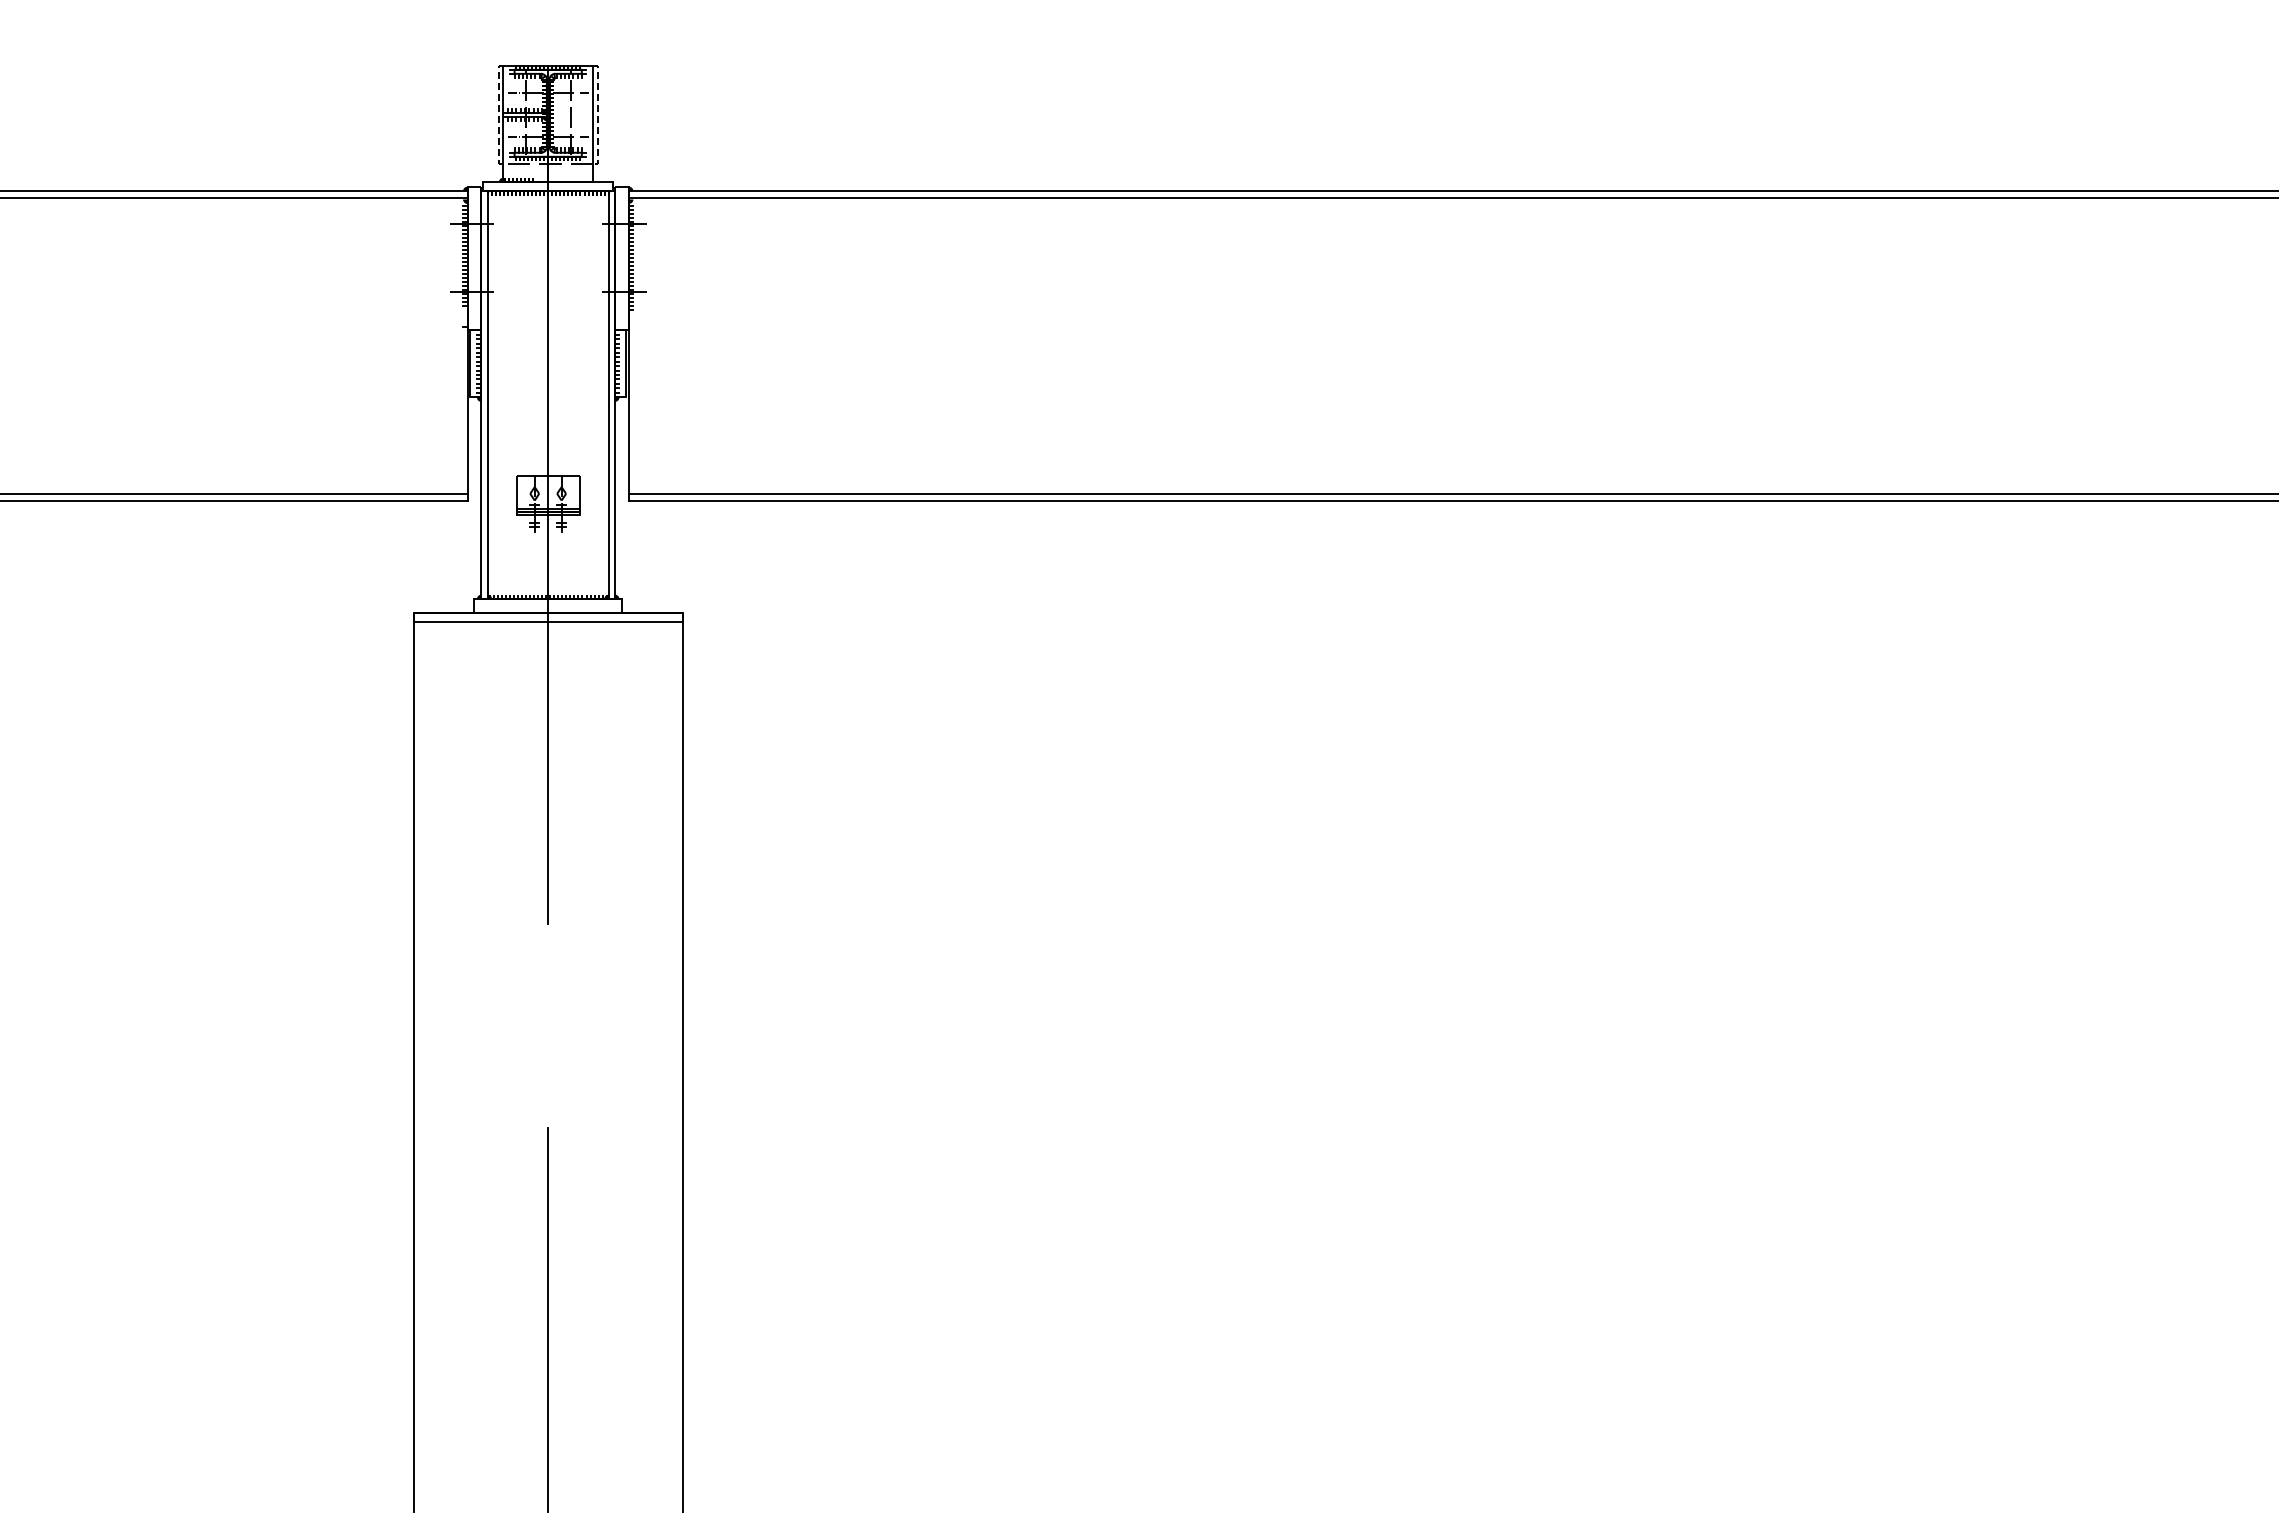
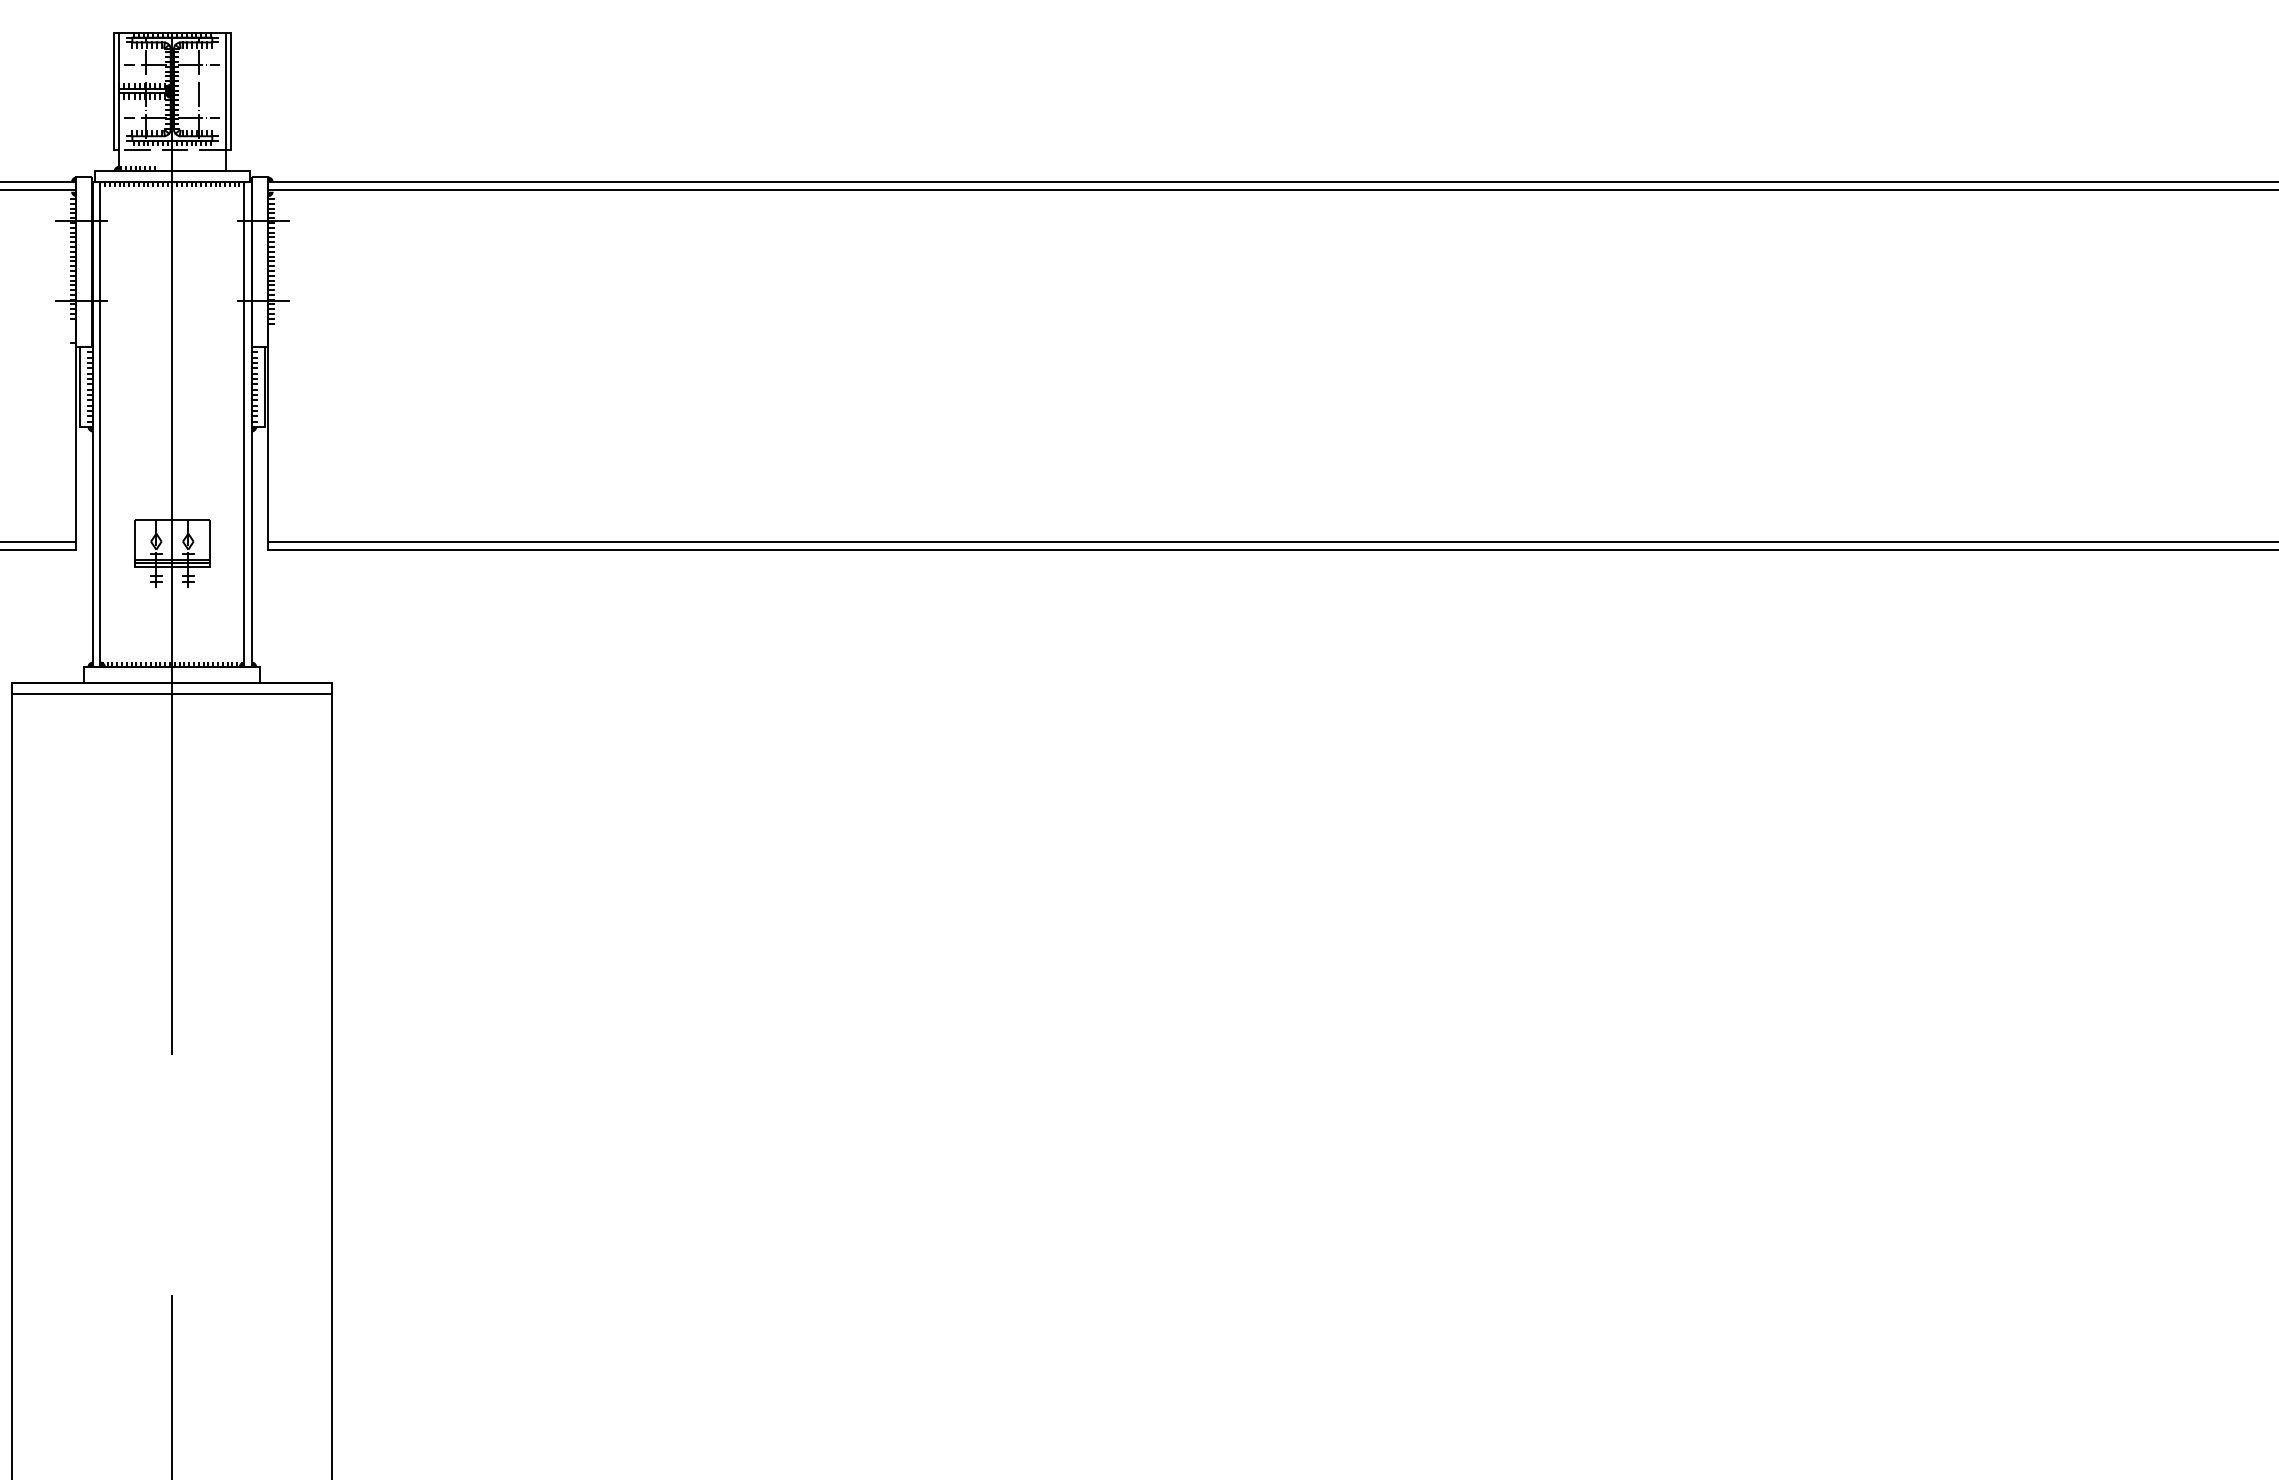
line: (498, 115) -> (113, 91), dashed -> solid
line: (597, 115) -> (230, 91), dashed -> solid

